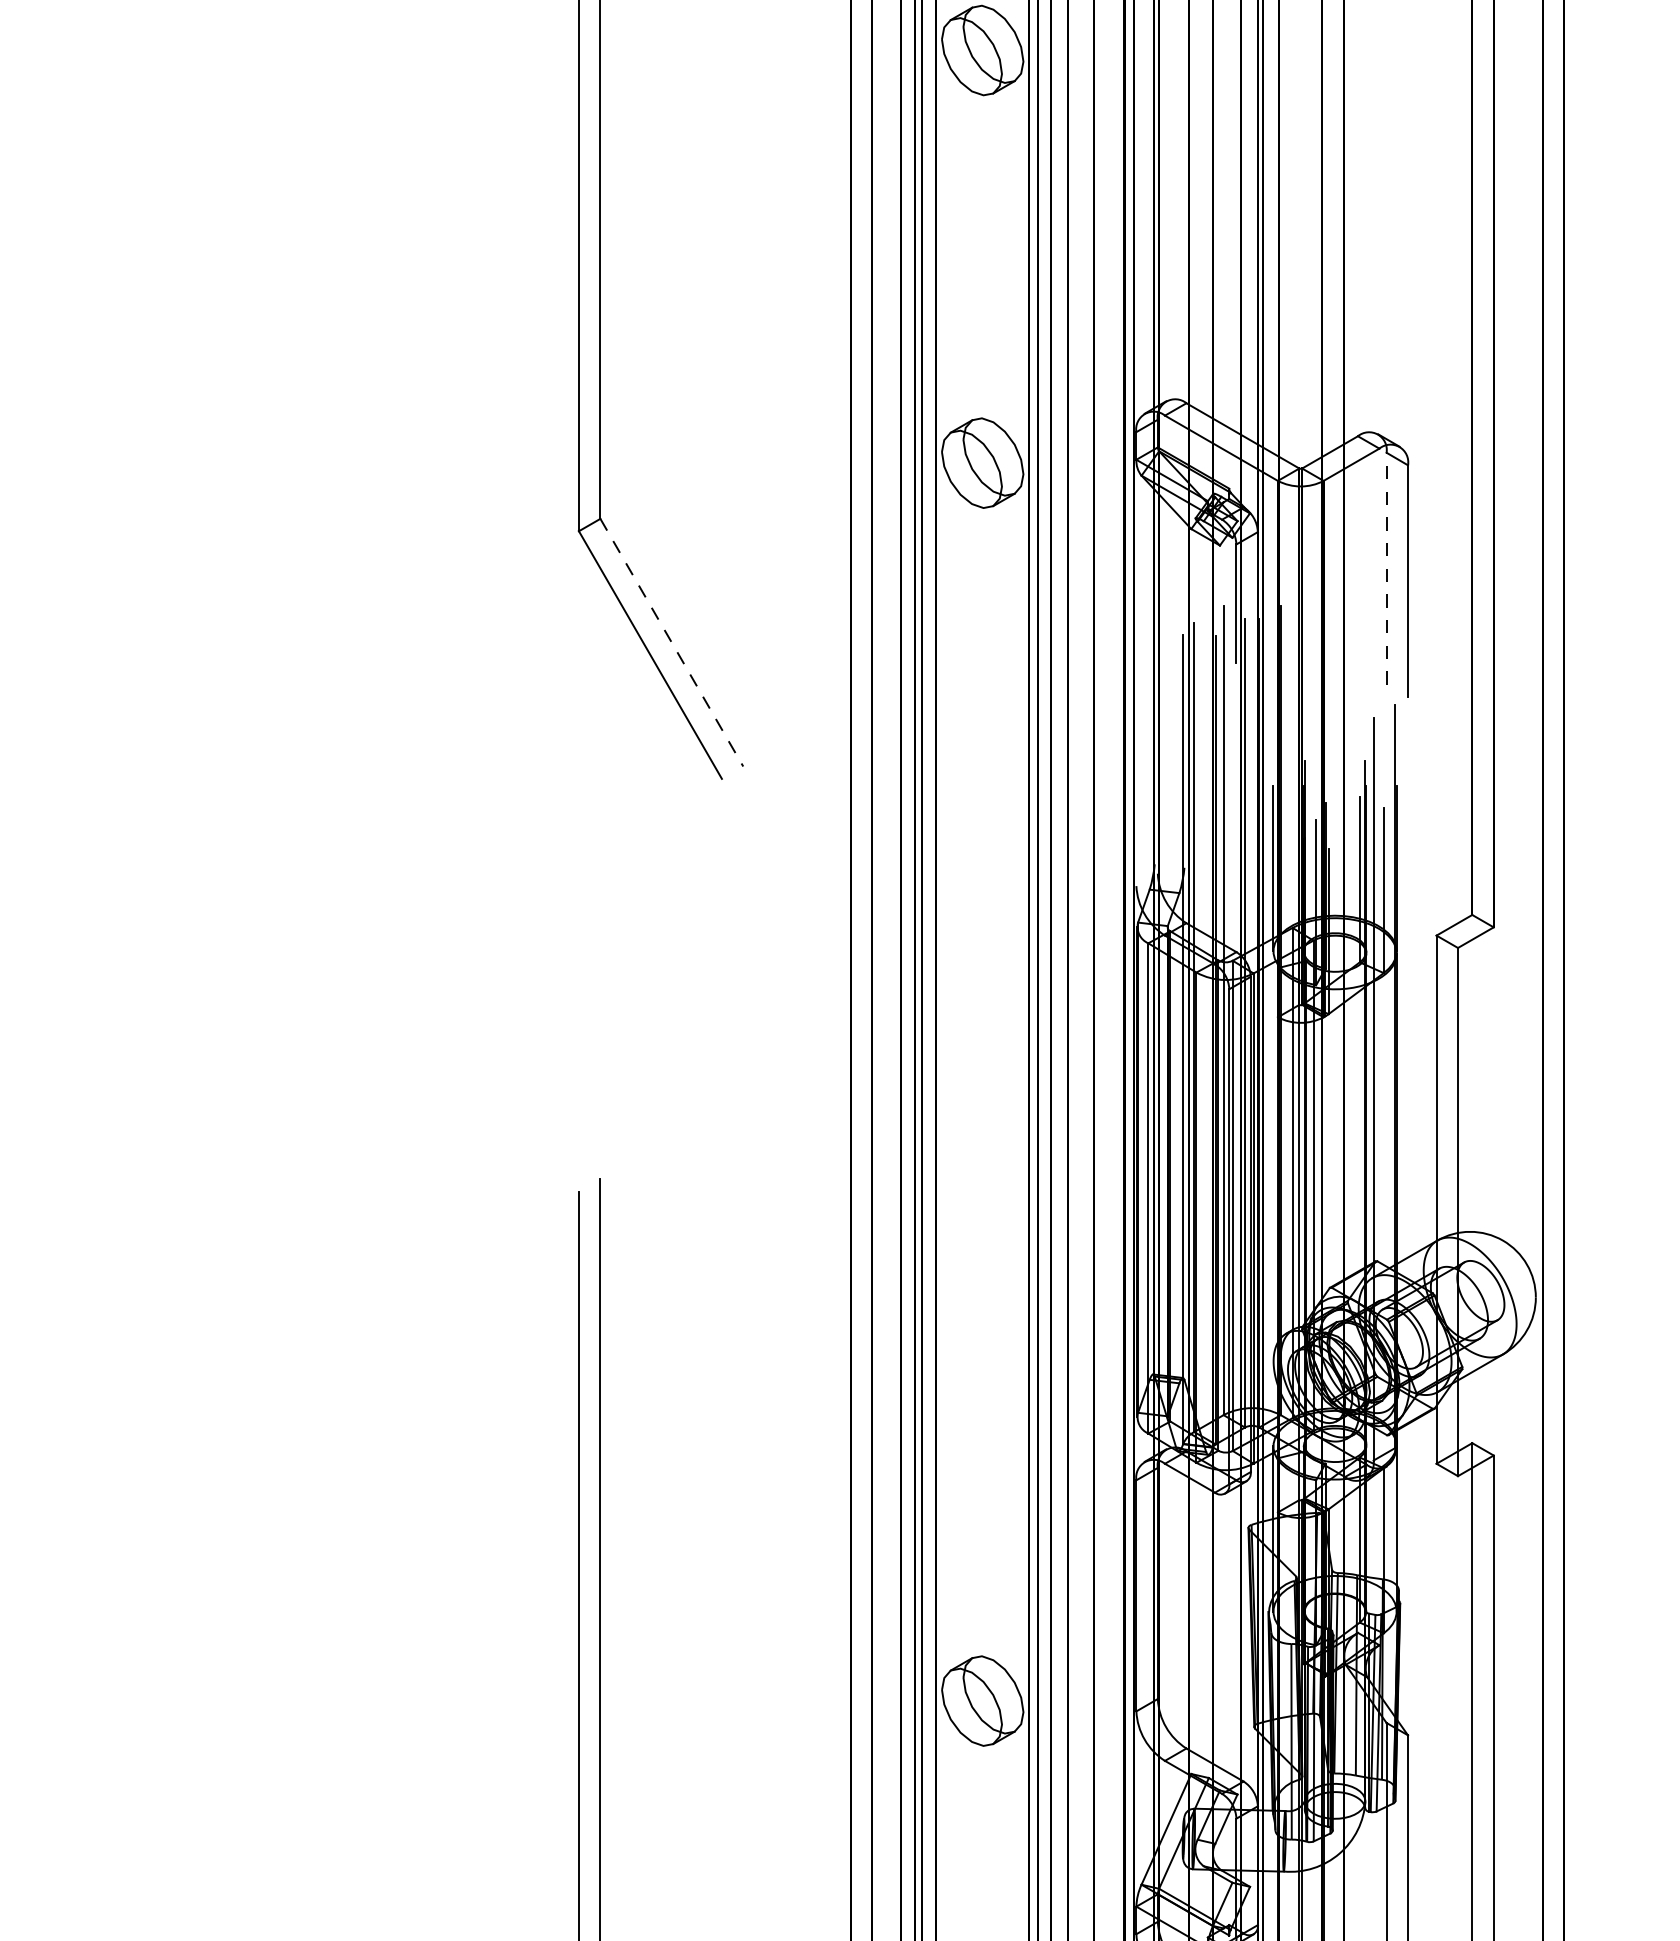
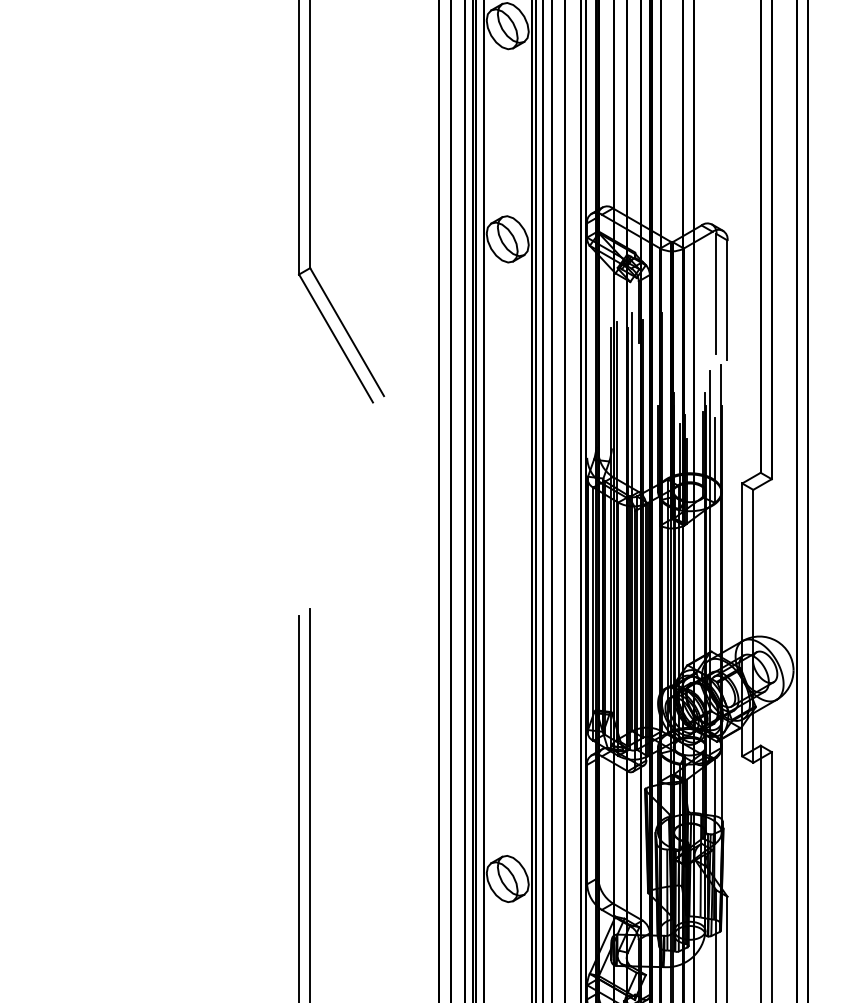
line: (1386, 567) -> (716, 293), dashed -> solid
line: (672, 643) -> (347, 332), dashed -> solid

